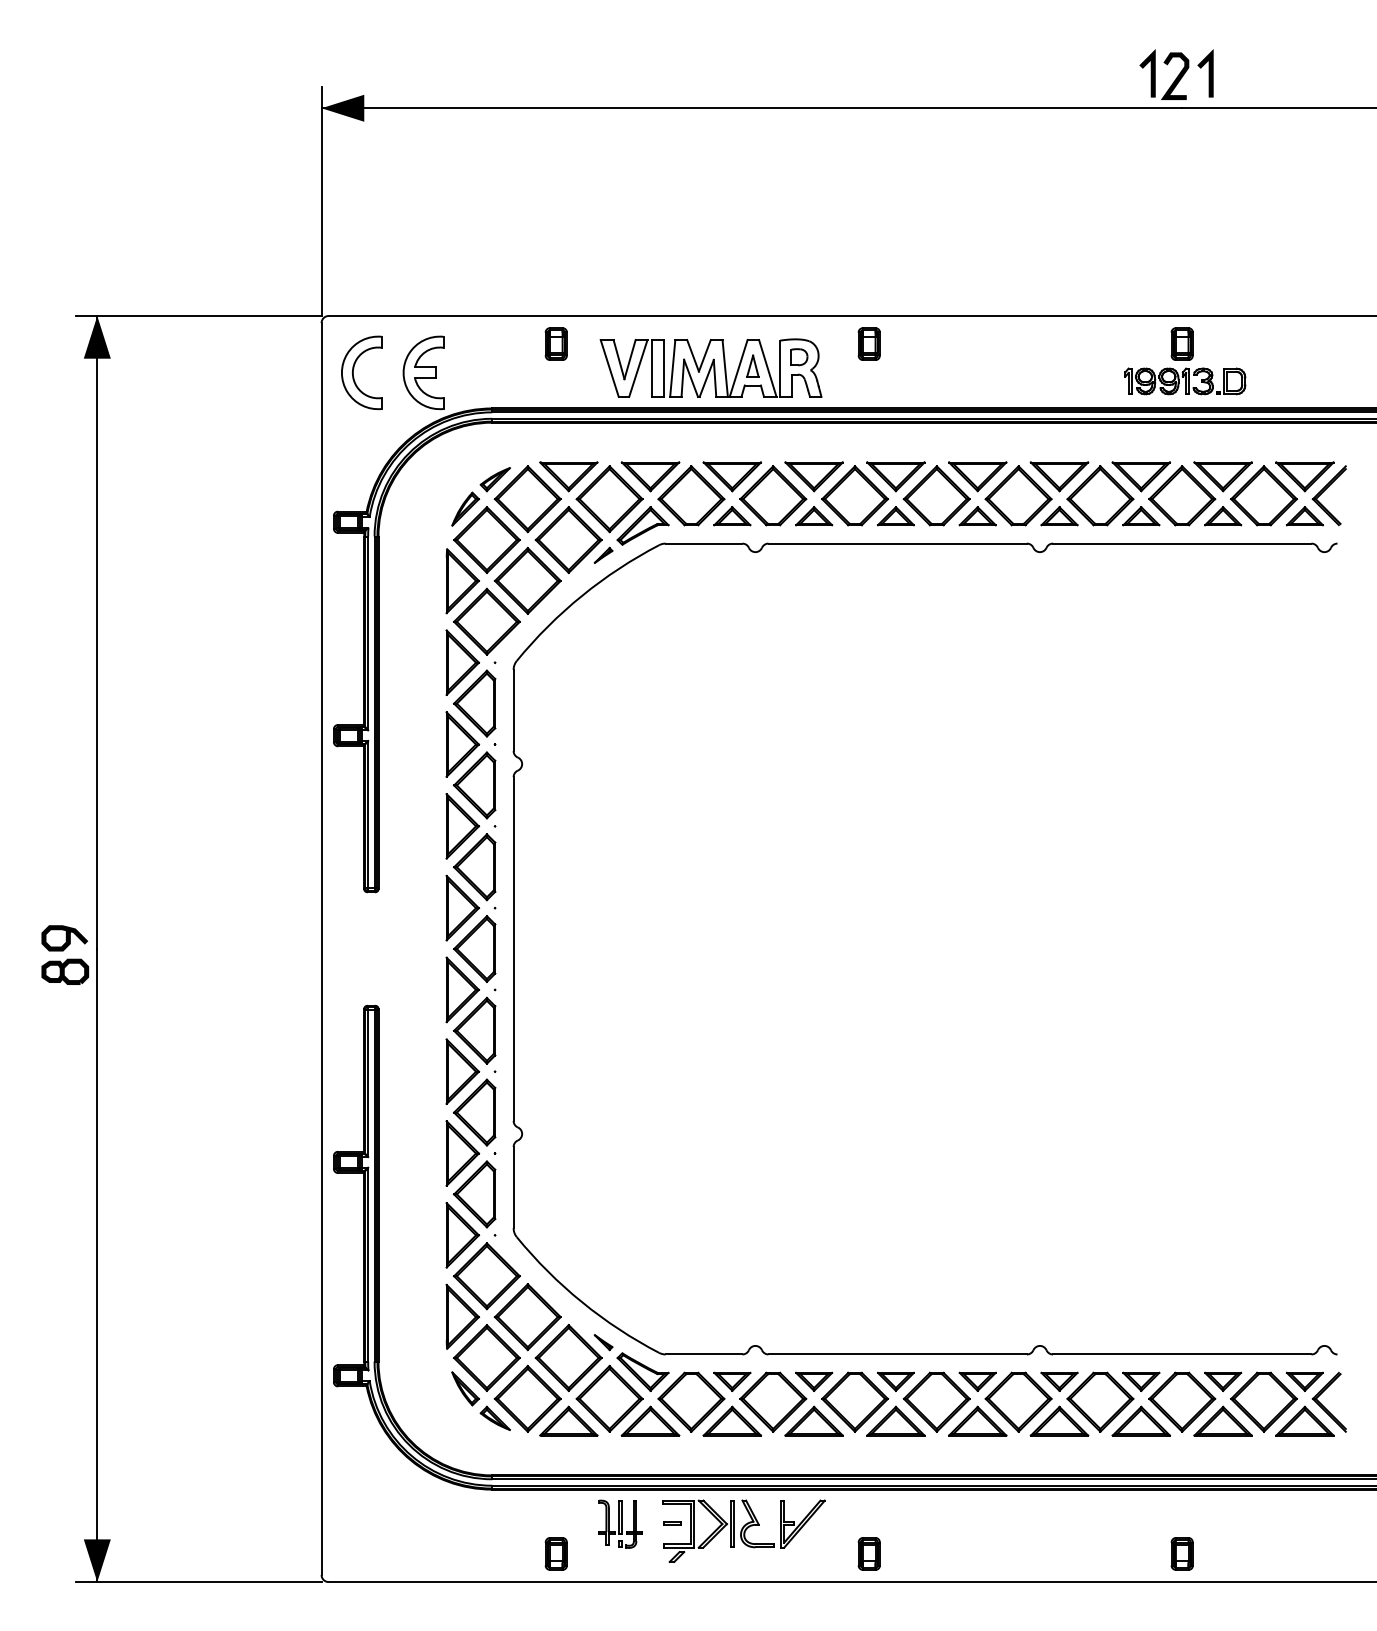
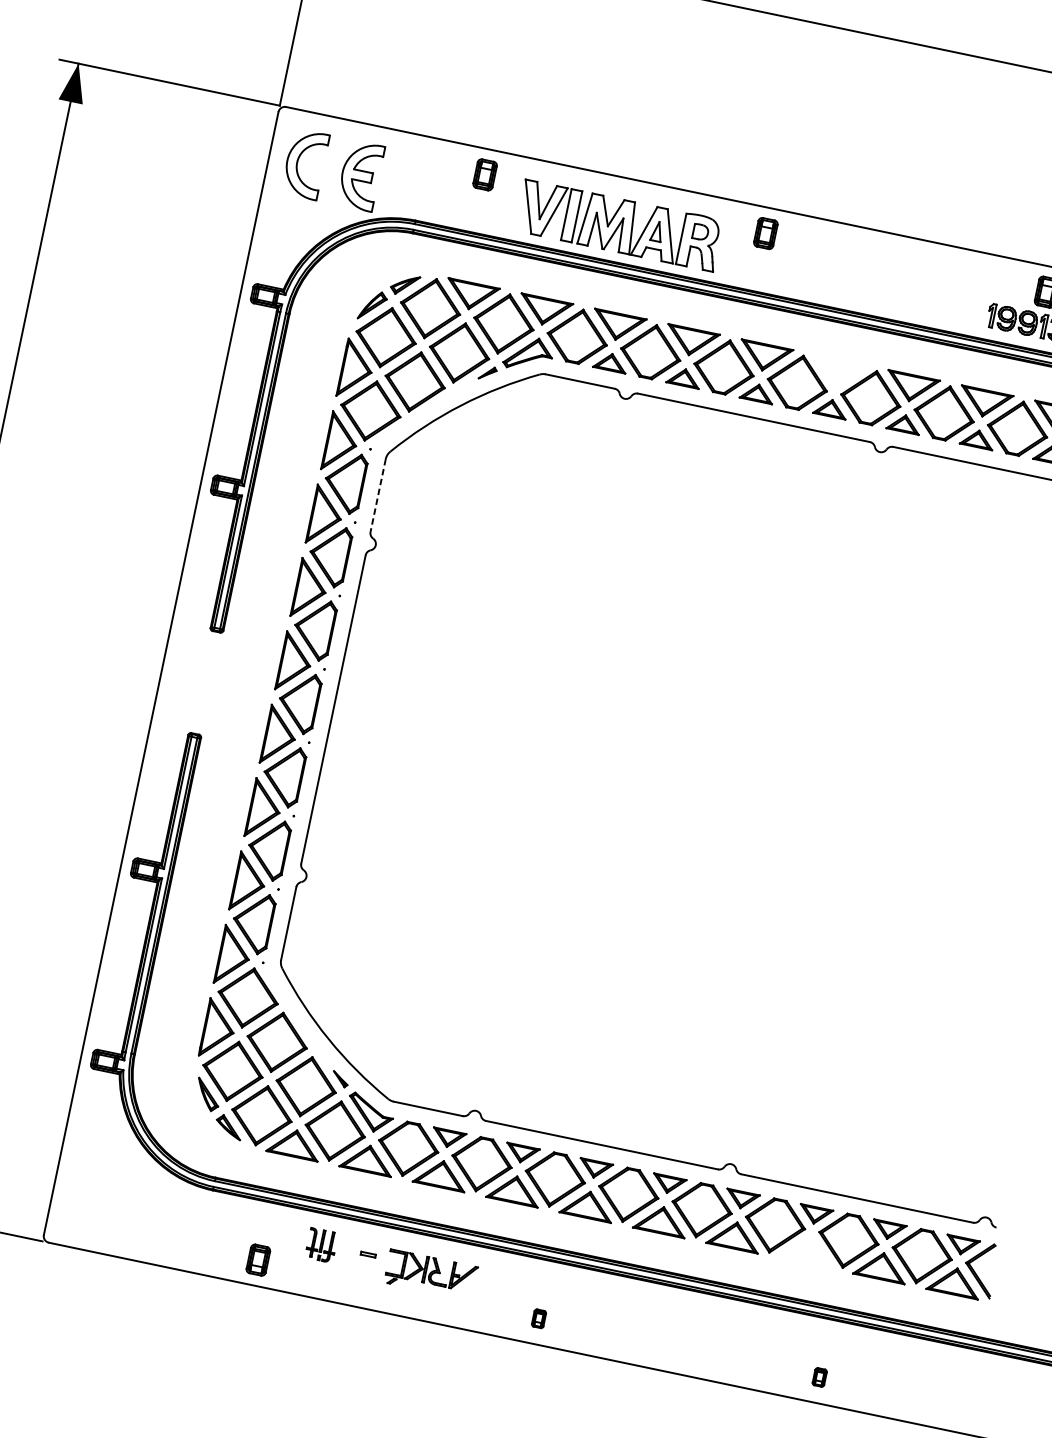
part: (977, 476) -> (838, 372), removed
line: (513, 710) -> (378, 495), solid -> dashed
part: (1140, 1420) -> (807, 1249), removed
part: (620, 1523) -> (321, 1244), size x0.7
part: (743, 1530) -> (430, 1274), size x0.6
part: (868, 1553) -> (538, 1318), size x0.6
part: (1181, 1553) -> (819, 1376), size x0.6

